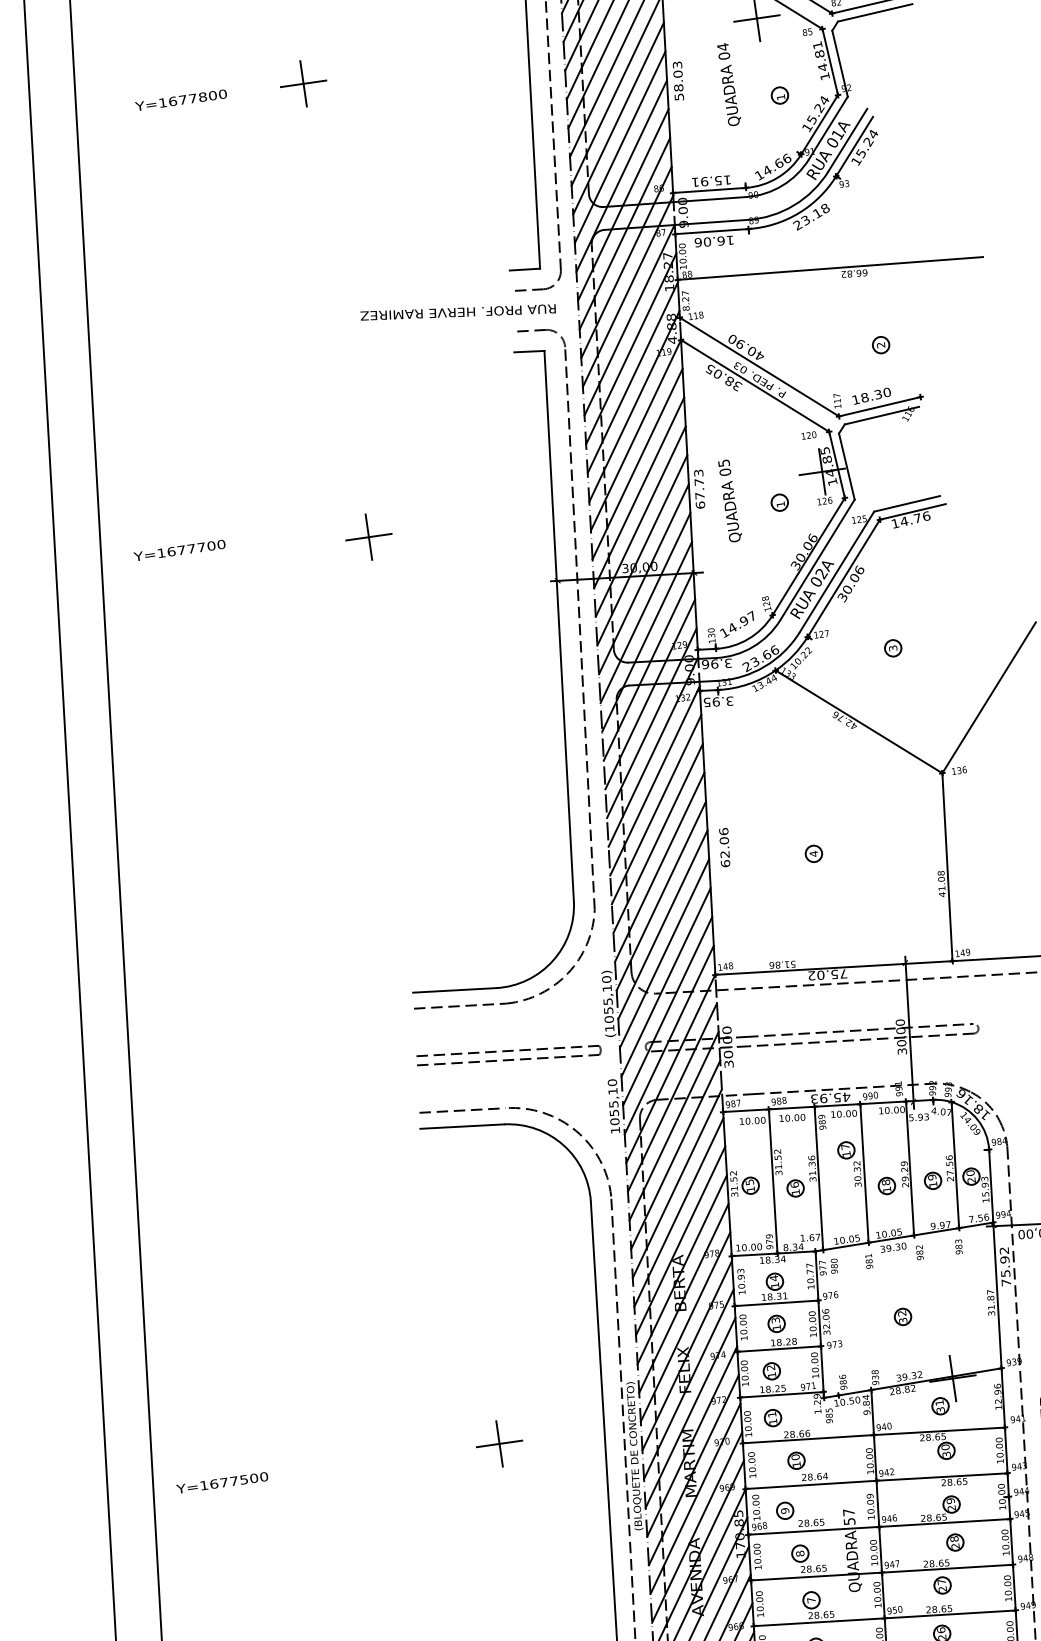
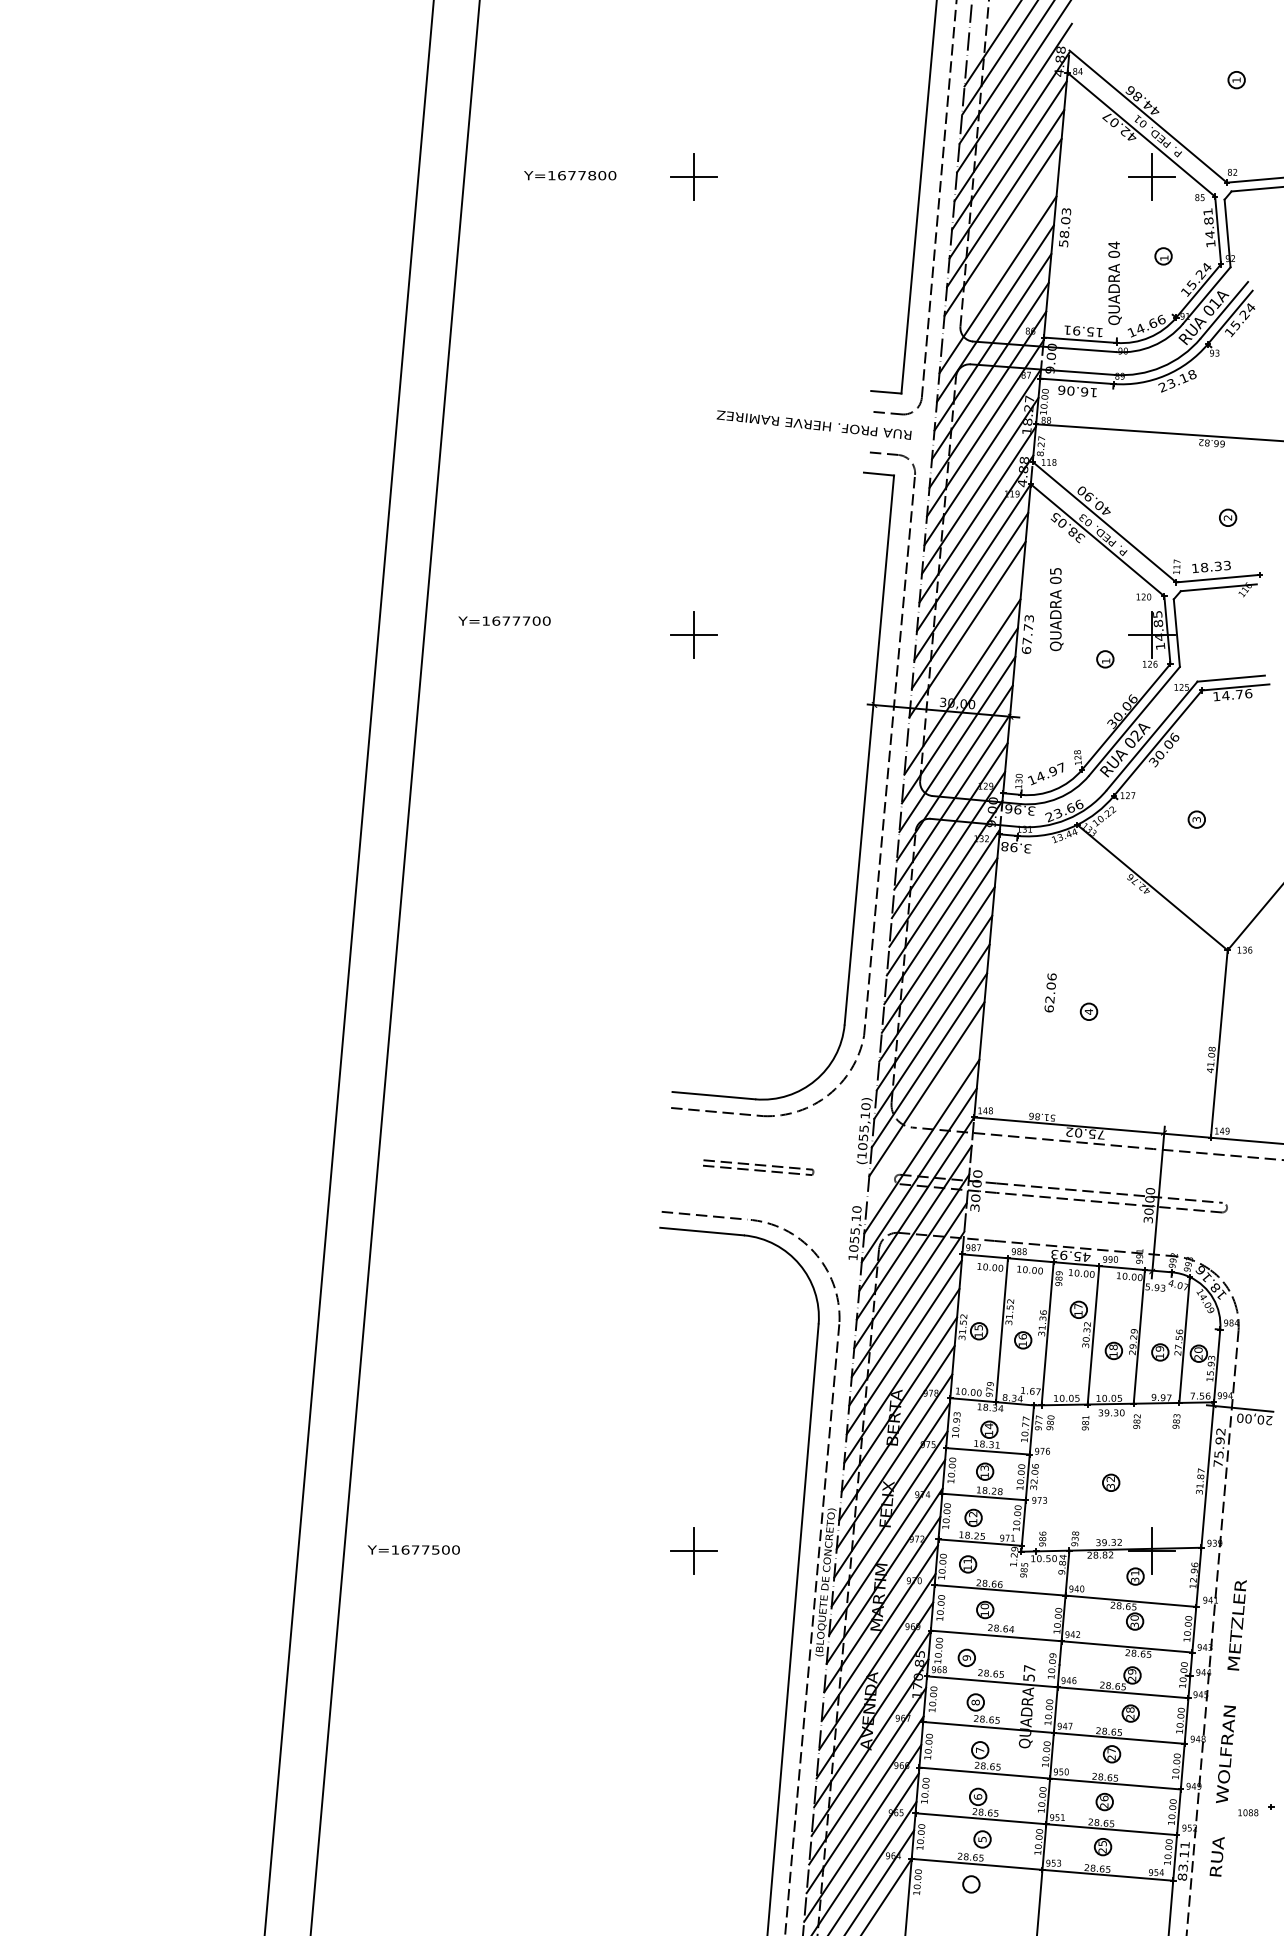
text: (728, 83) -> (1114, 282), moved
line: (618, 117) -> (1000, 255), removed
text: (886, 392) -> (1226, 565), 18.30 -> 18.33
text: (730, 500) -> (1056, 609), moved
line: (640, 521) -> (964, 658), removed
text: (706, 702) -> (1004, 846), 3.95 -> 3.98
text: (724, 847) -> (1050, 992), moved
line: (665, 982) -> (923, 1117), removed
part: (508, 1055) -> (758, 1167), size x0.6

